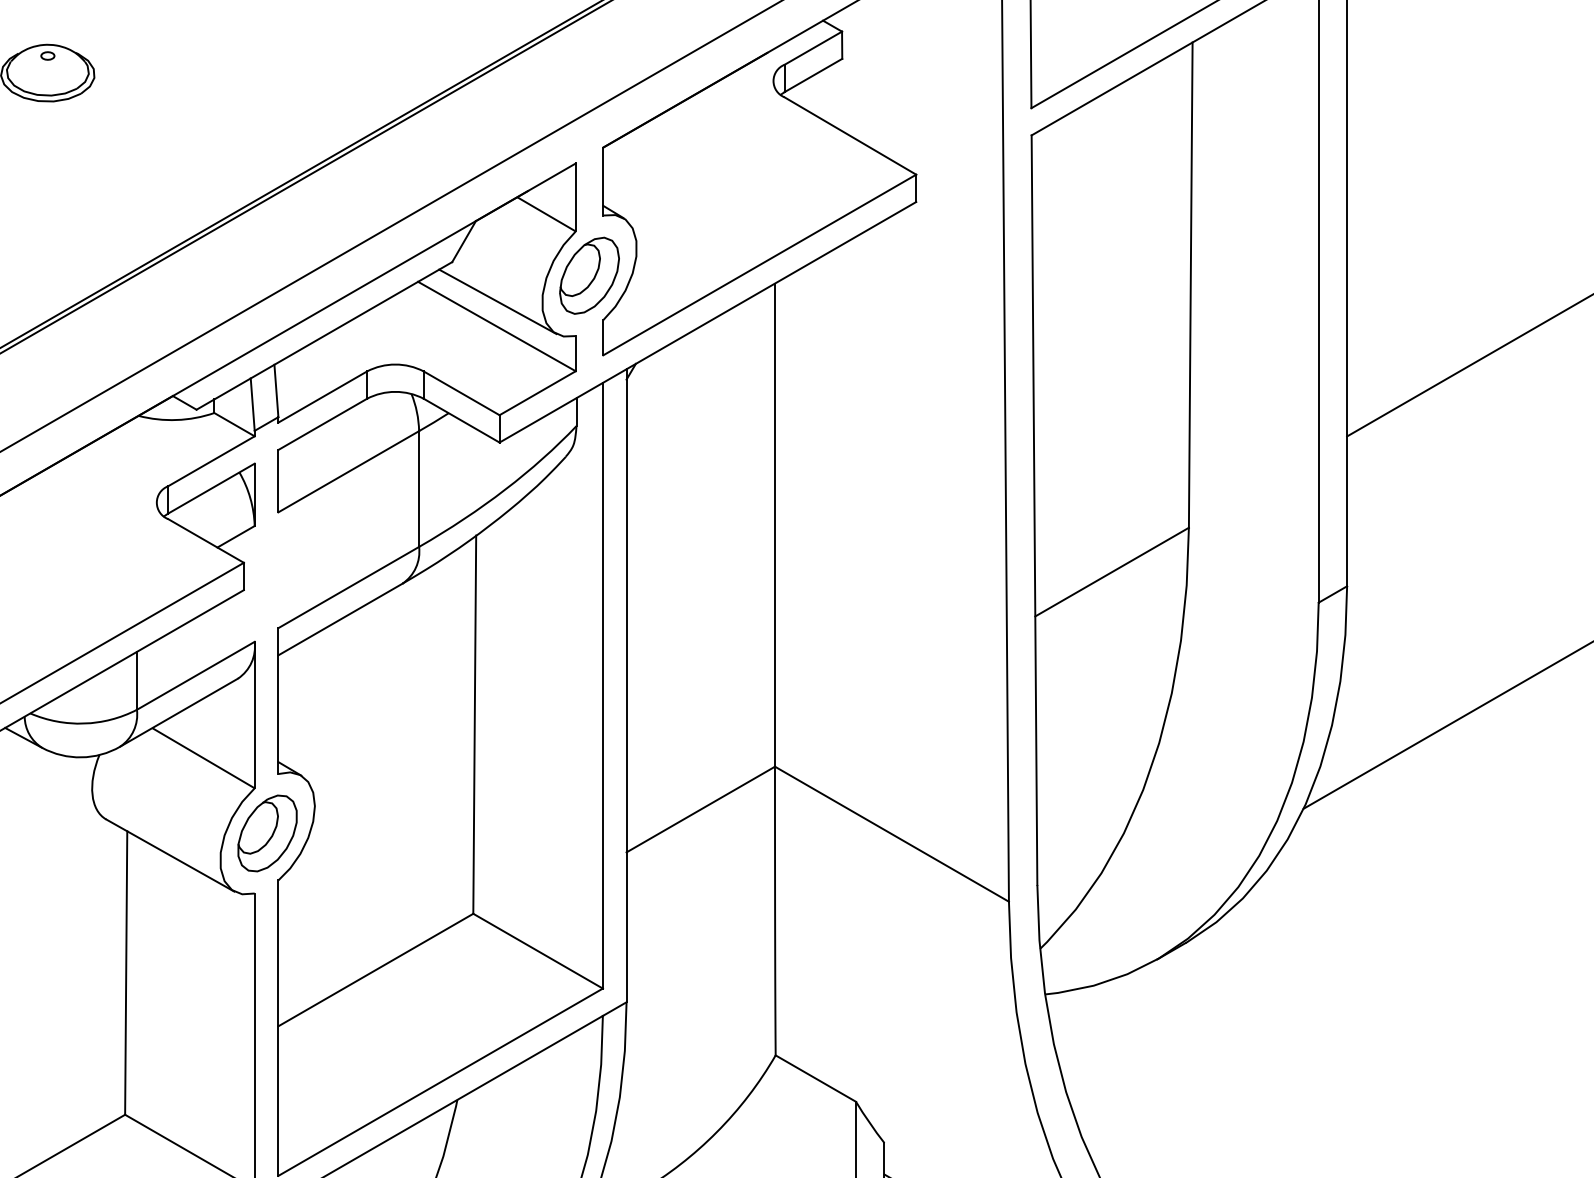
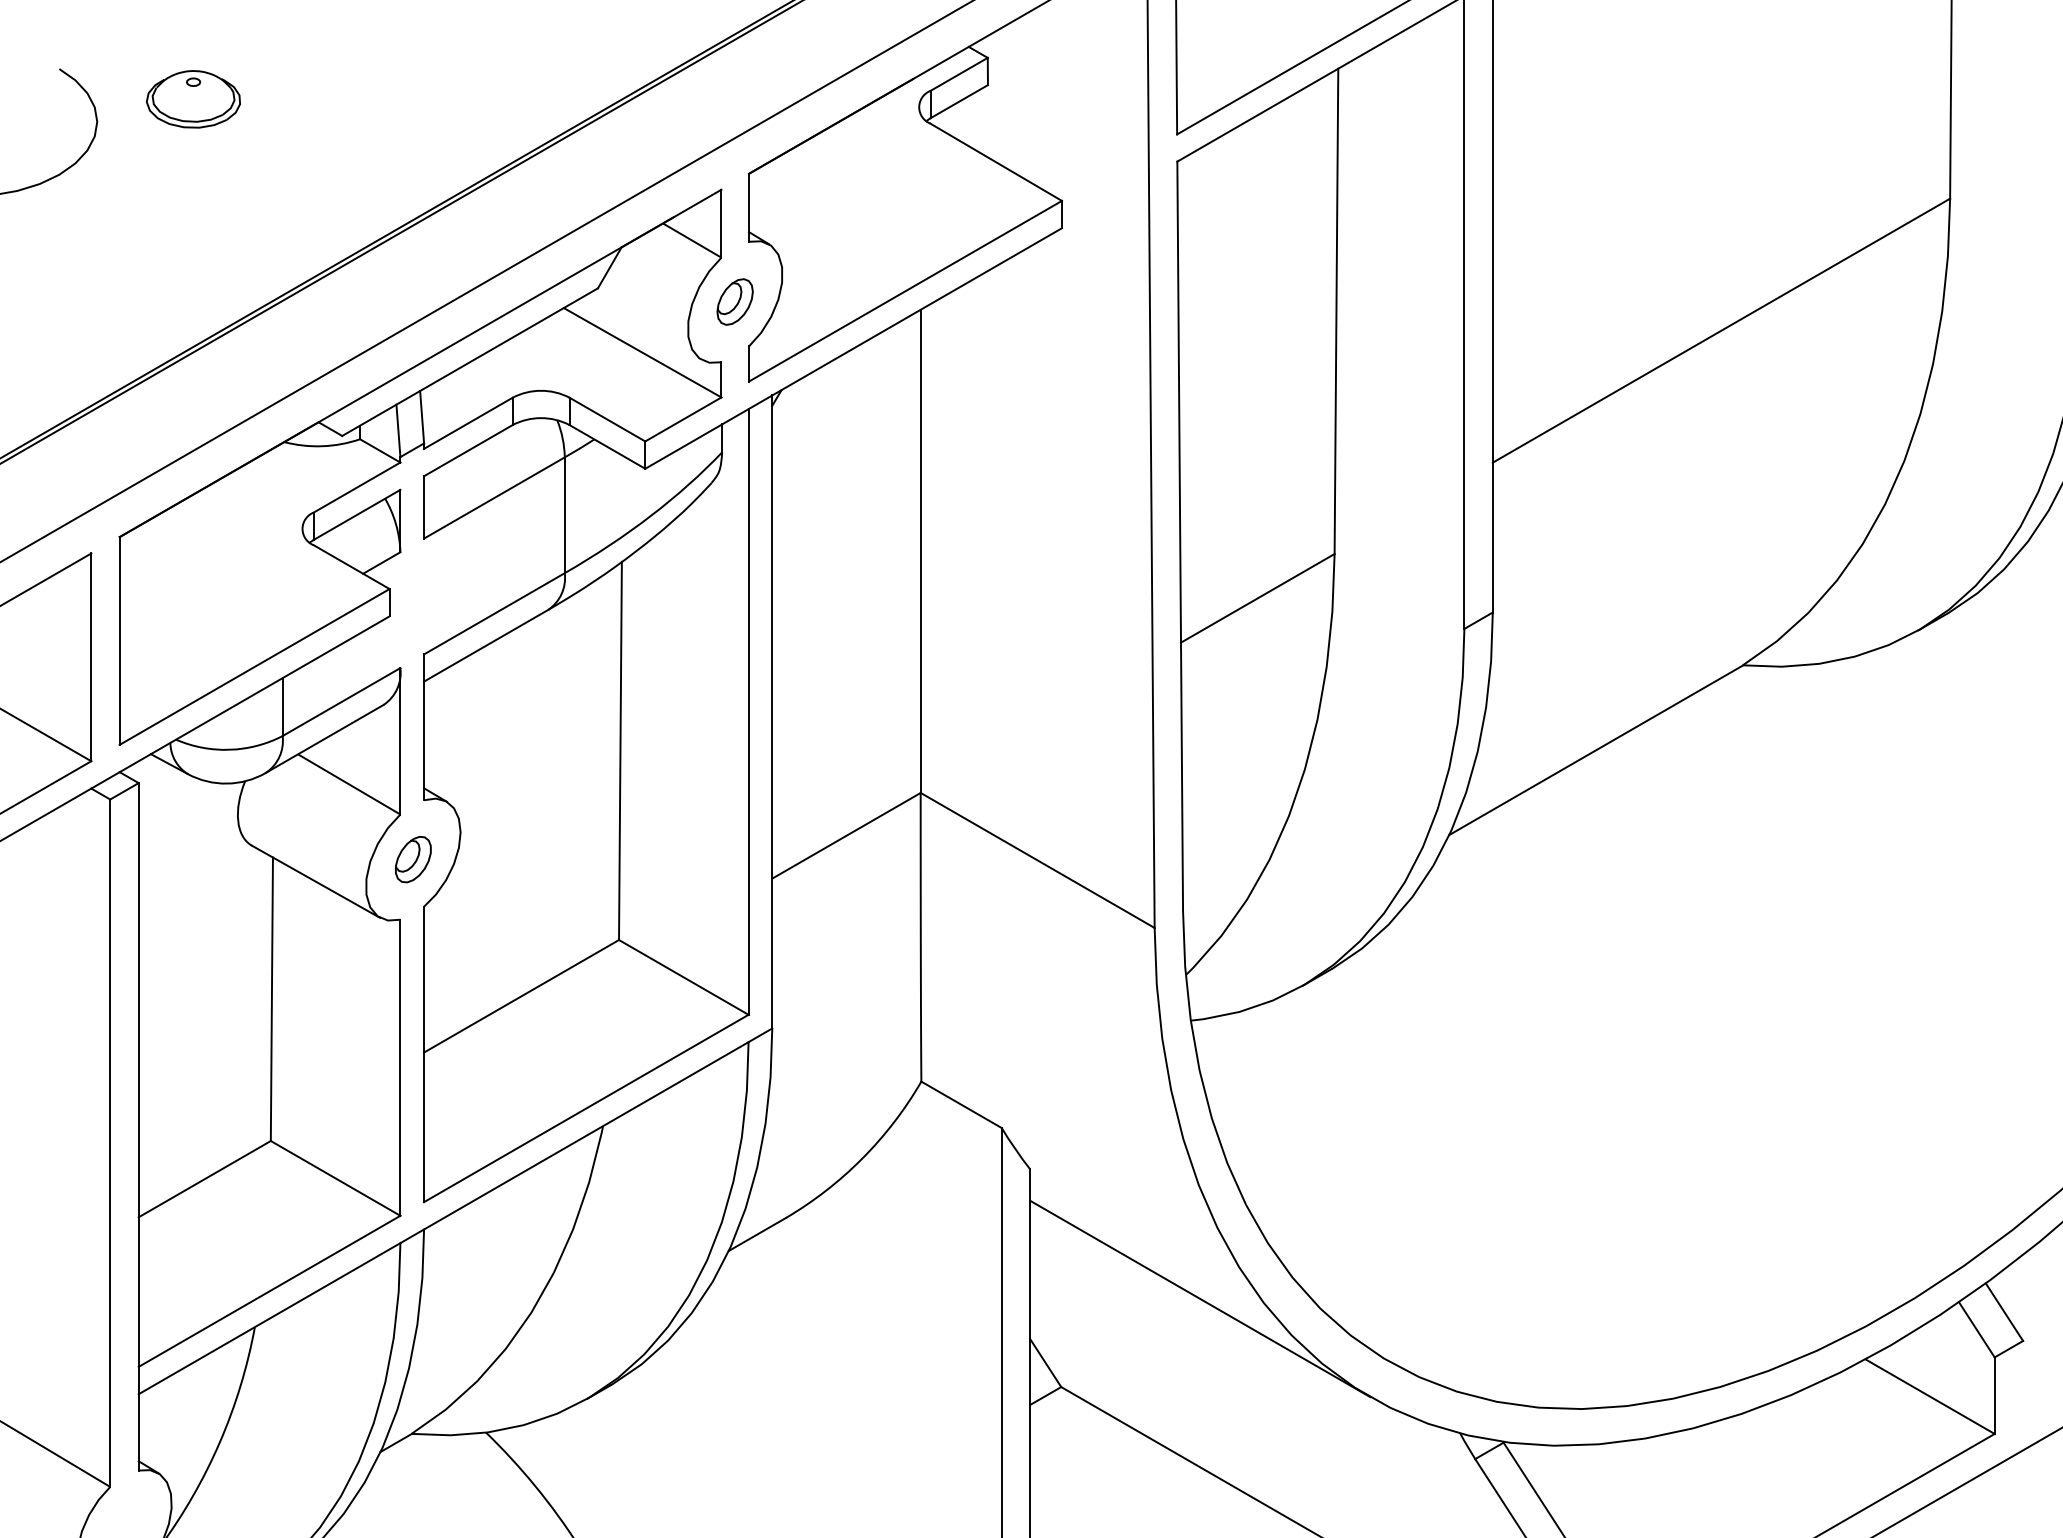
part: (588, 275) -> (734, 301), size x0.6
line: (497, 301) -> (643, 327), removed
part: (267, 833) -> (413, 859), size x0.6

